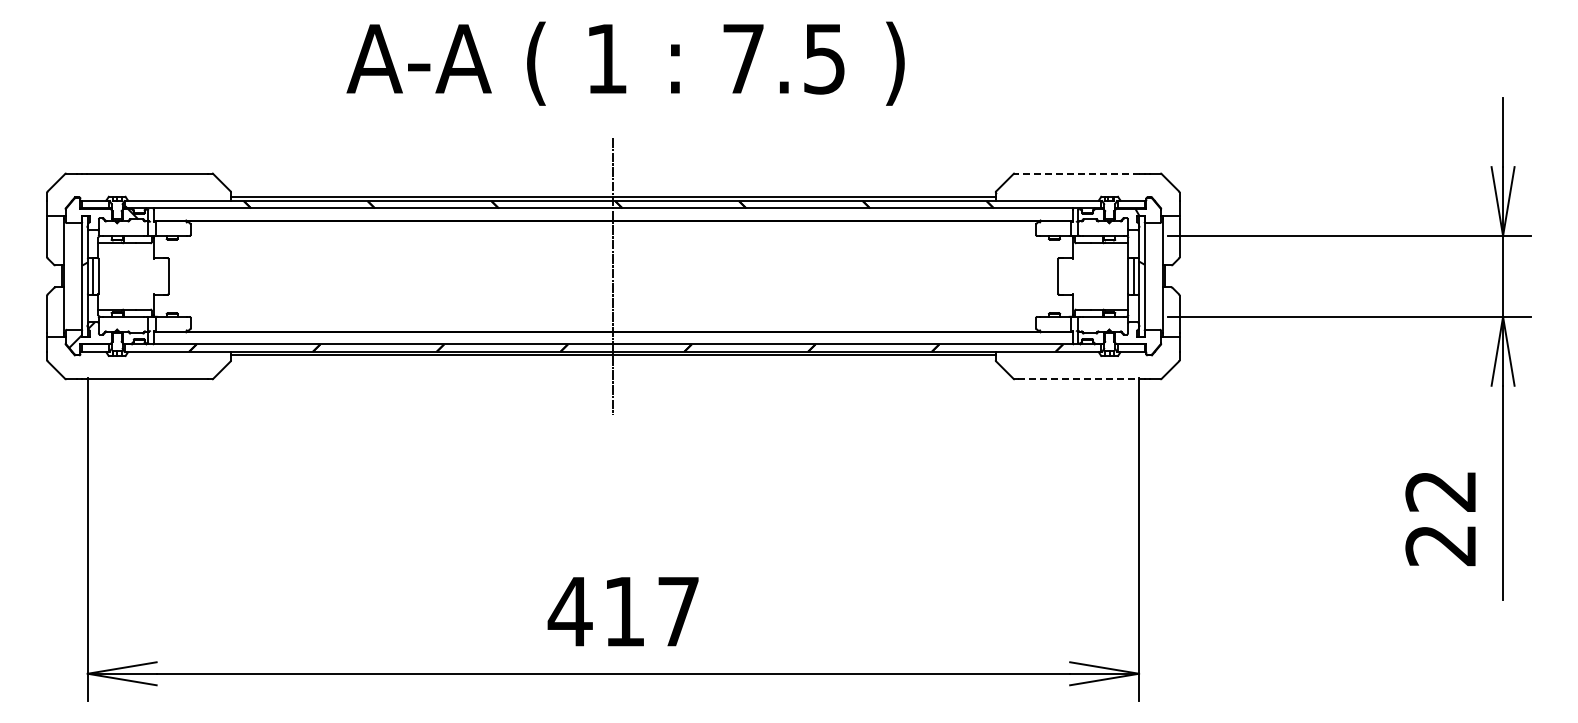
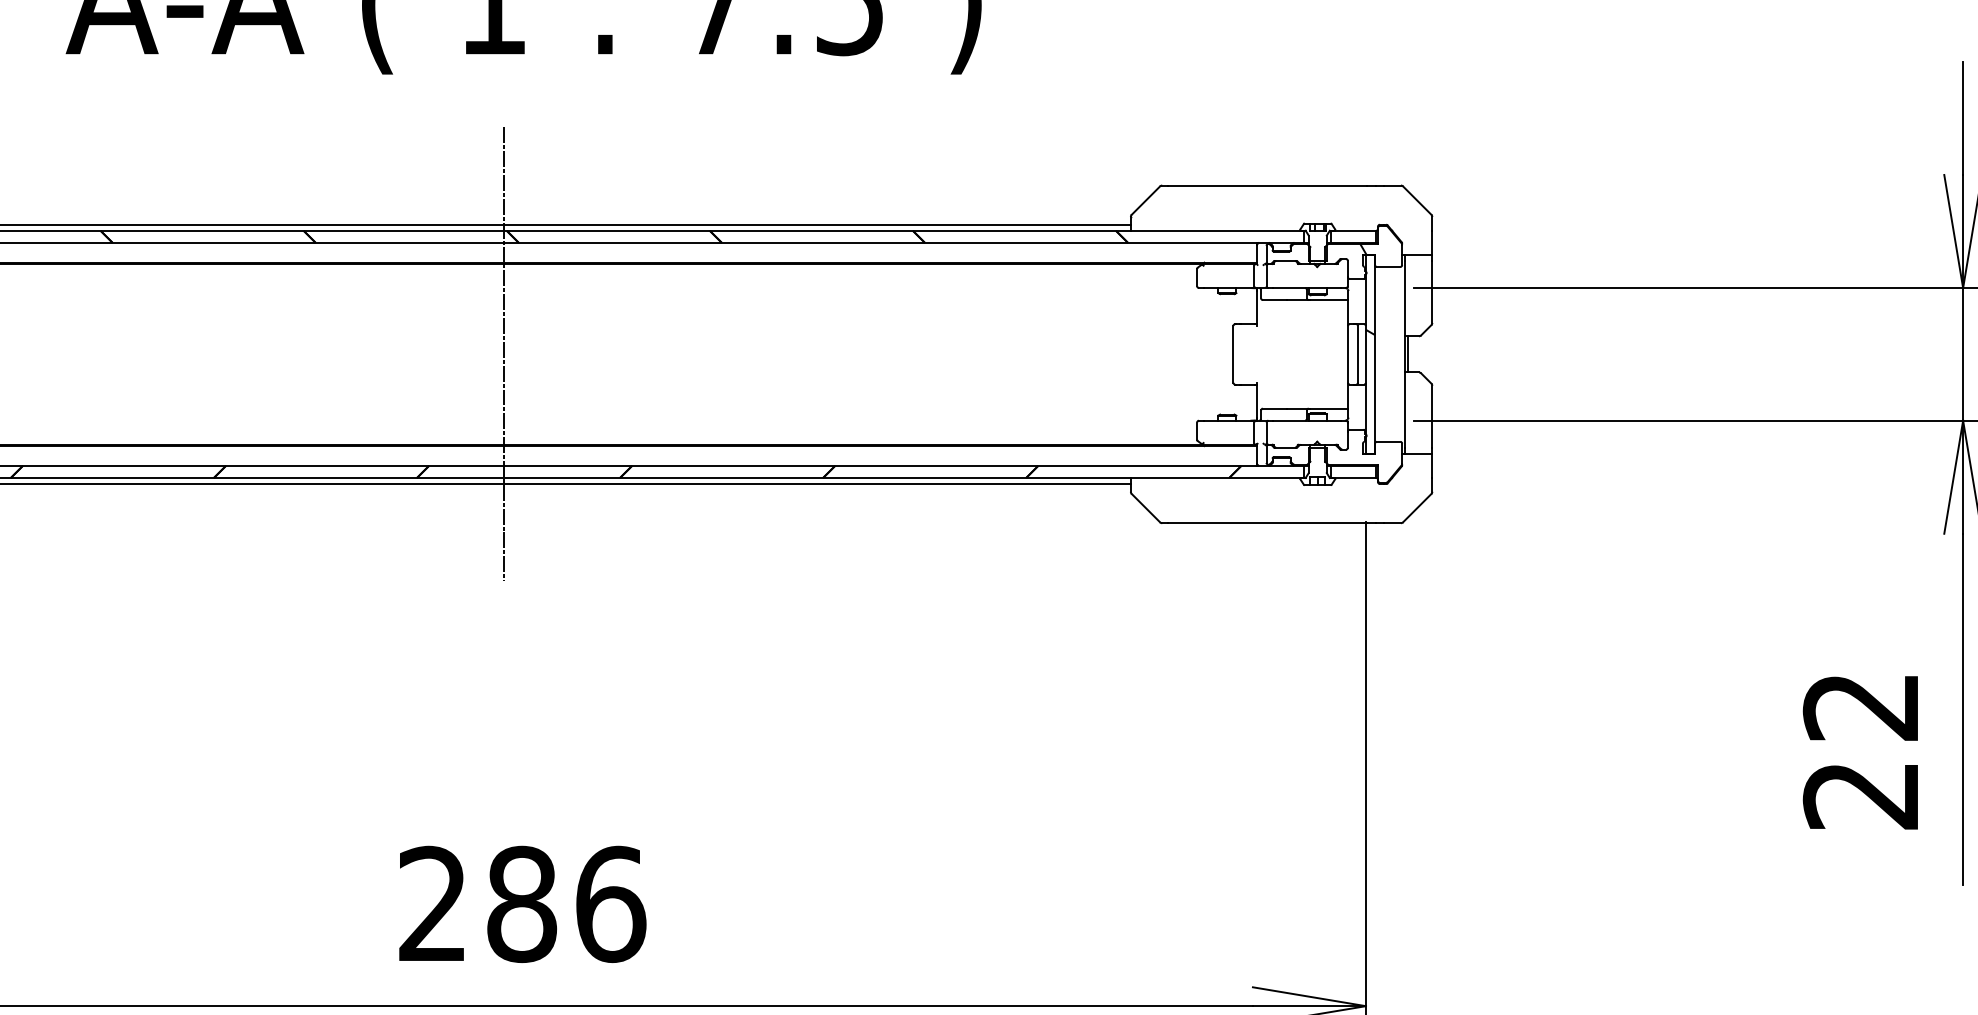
line: (1079, 173) -> (1268, 185), dashed -> solid
line: (1079, 379) -> (1268, 523), dashed -> solid
text: (623, 611) -> (520, 904), 417 -> 286

